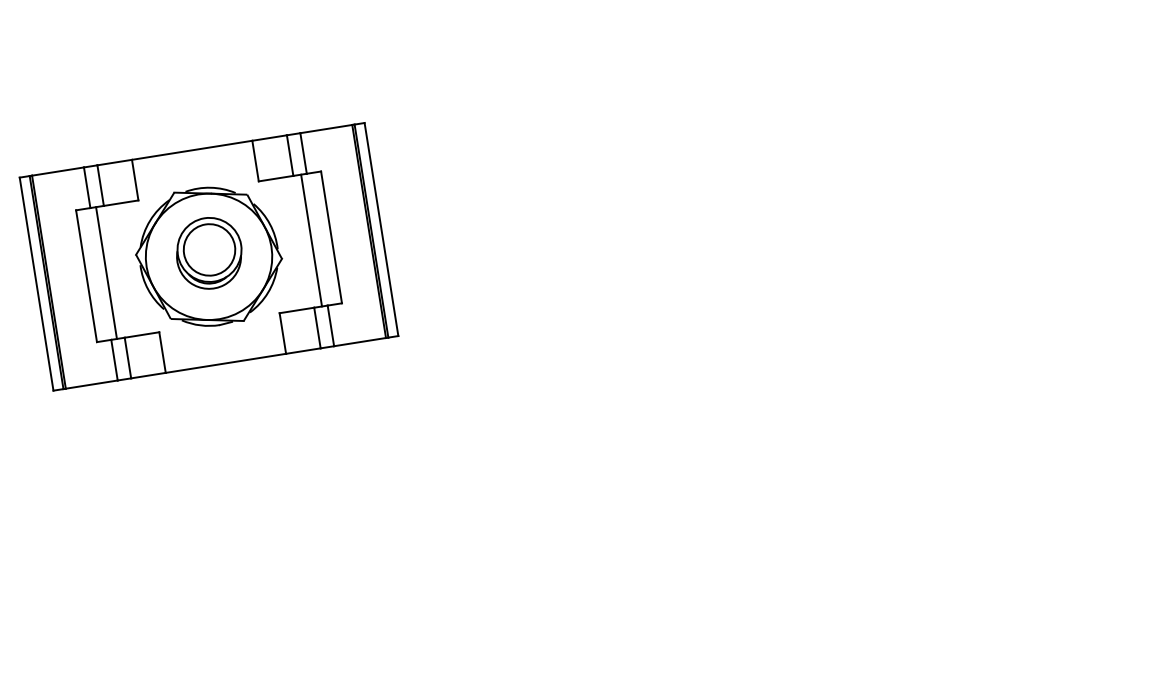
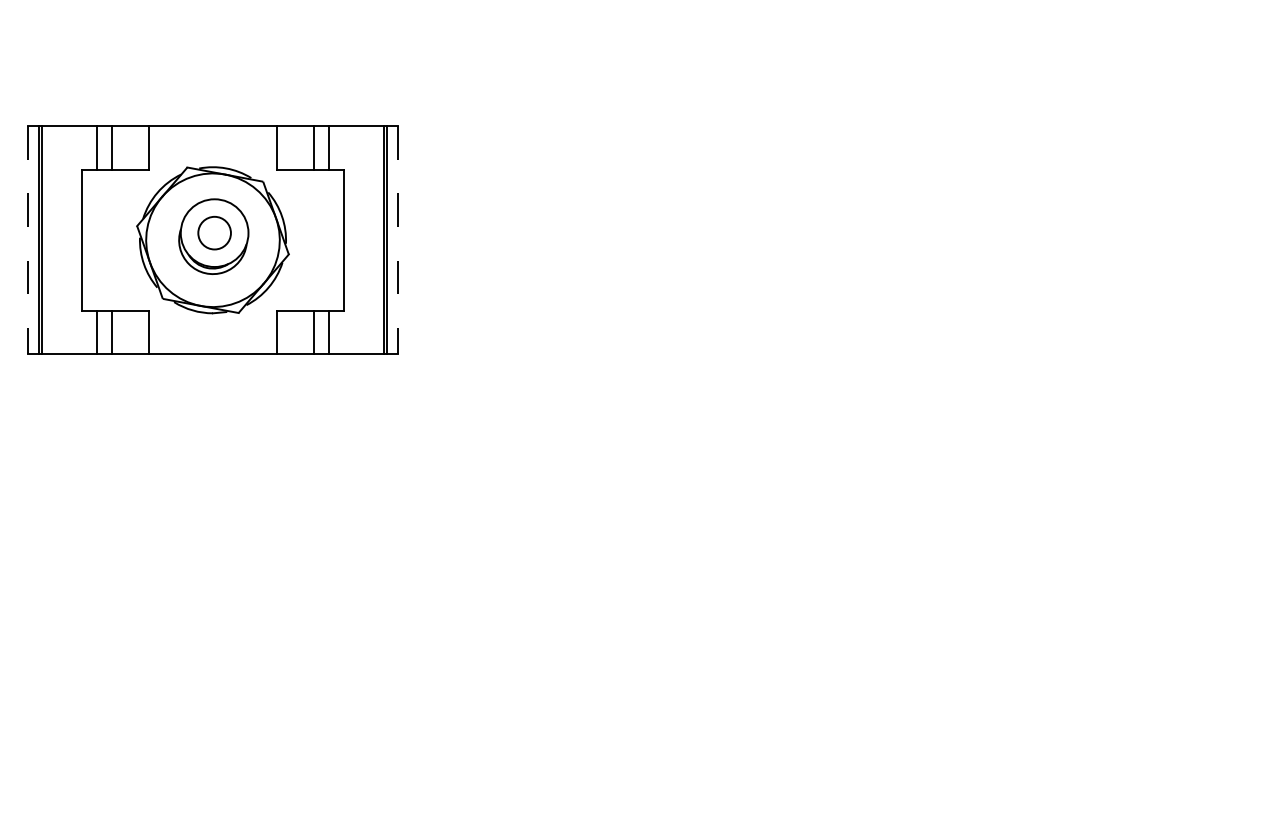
line: (381, 229) -> (397, 240), solid -> dashed
line: (311, 239) -> (322, 239), removed
circle: (209, 249) -> (214, 232), size x0.6
line: (106, 272) -> (103, 239), removed
line: (36, 284) -> (28, 240), solid -> dashed

